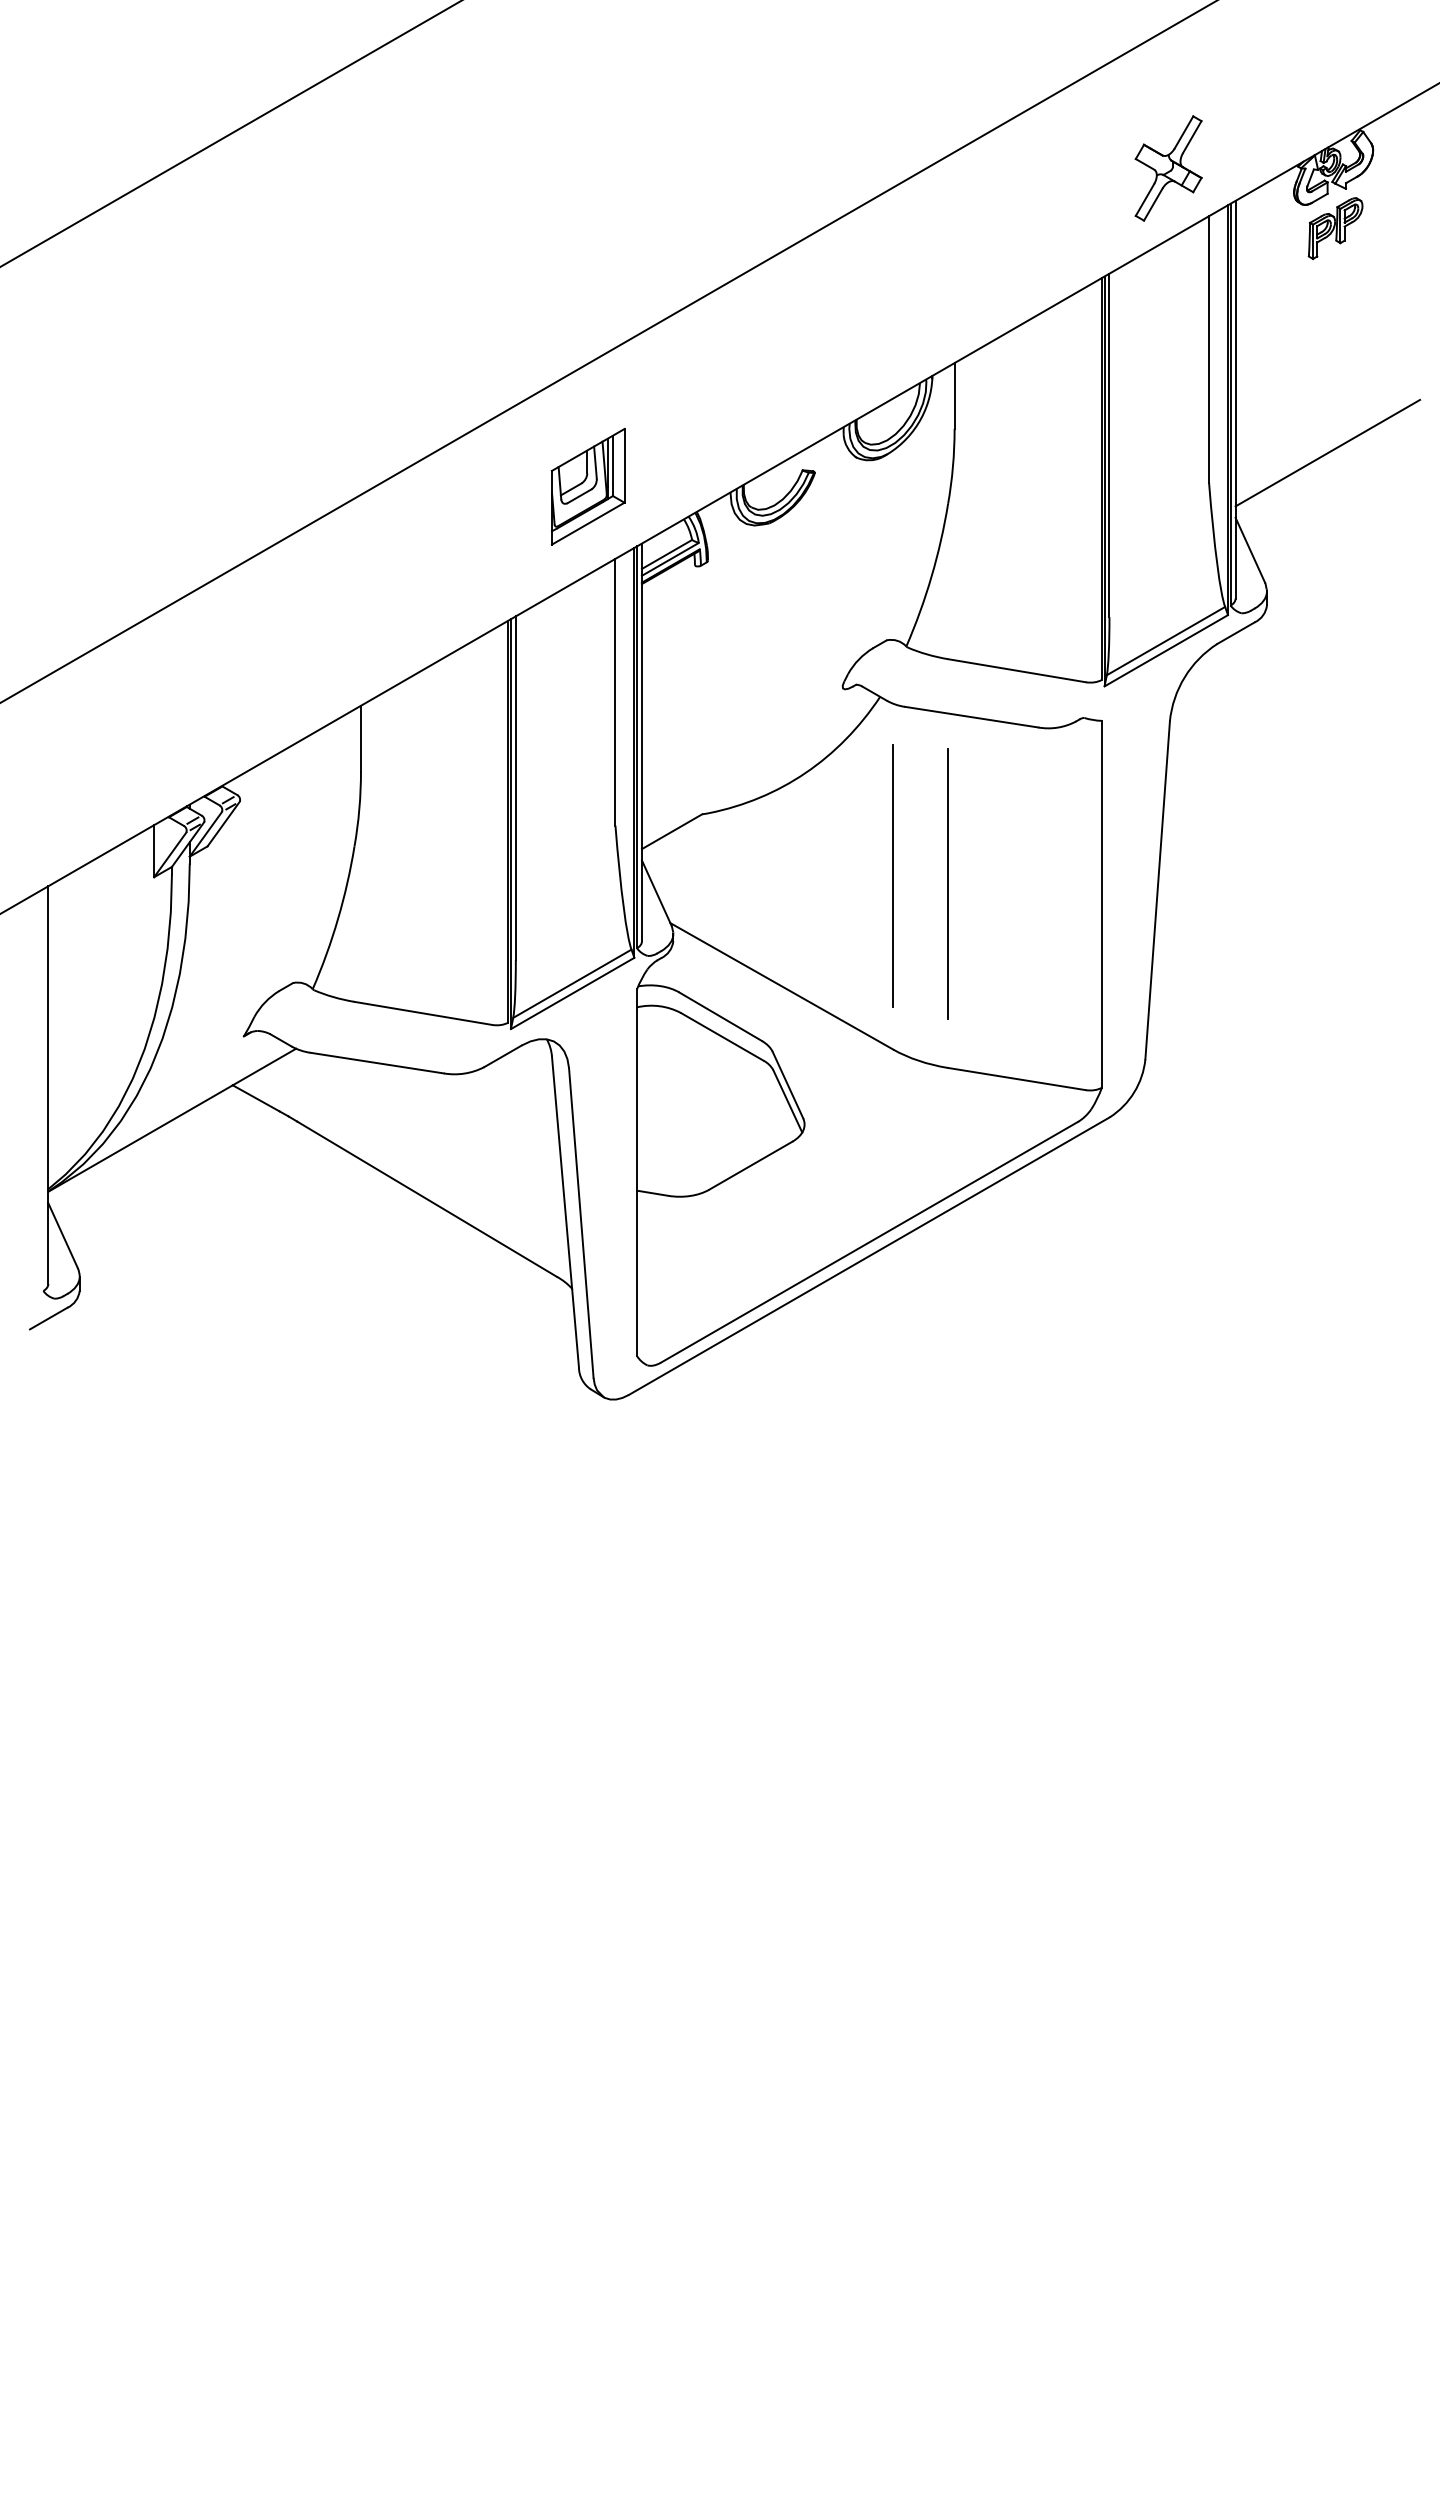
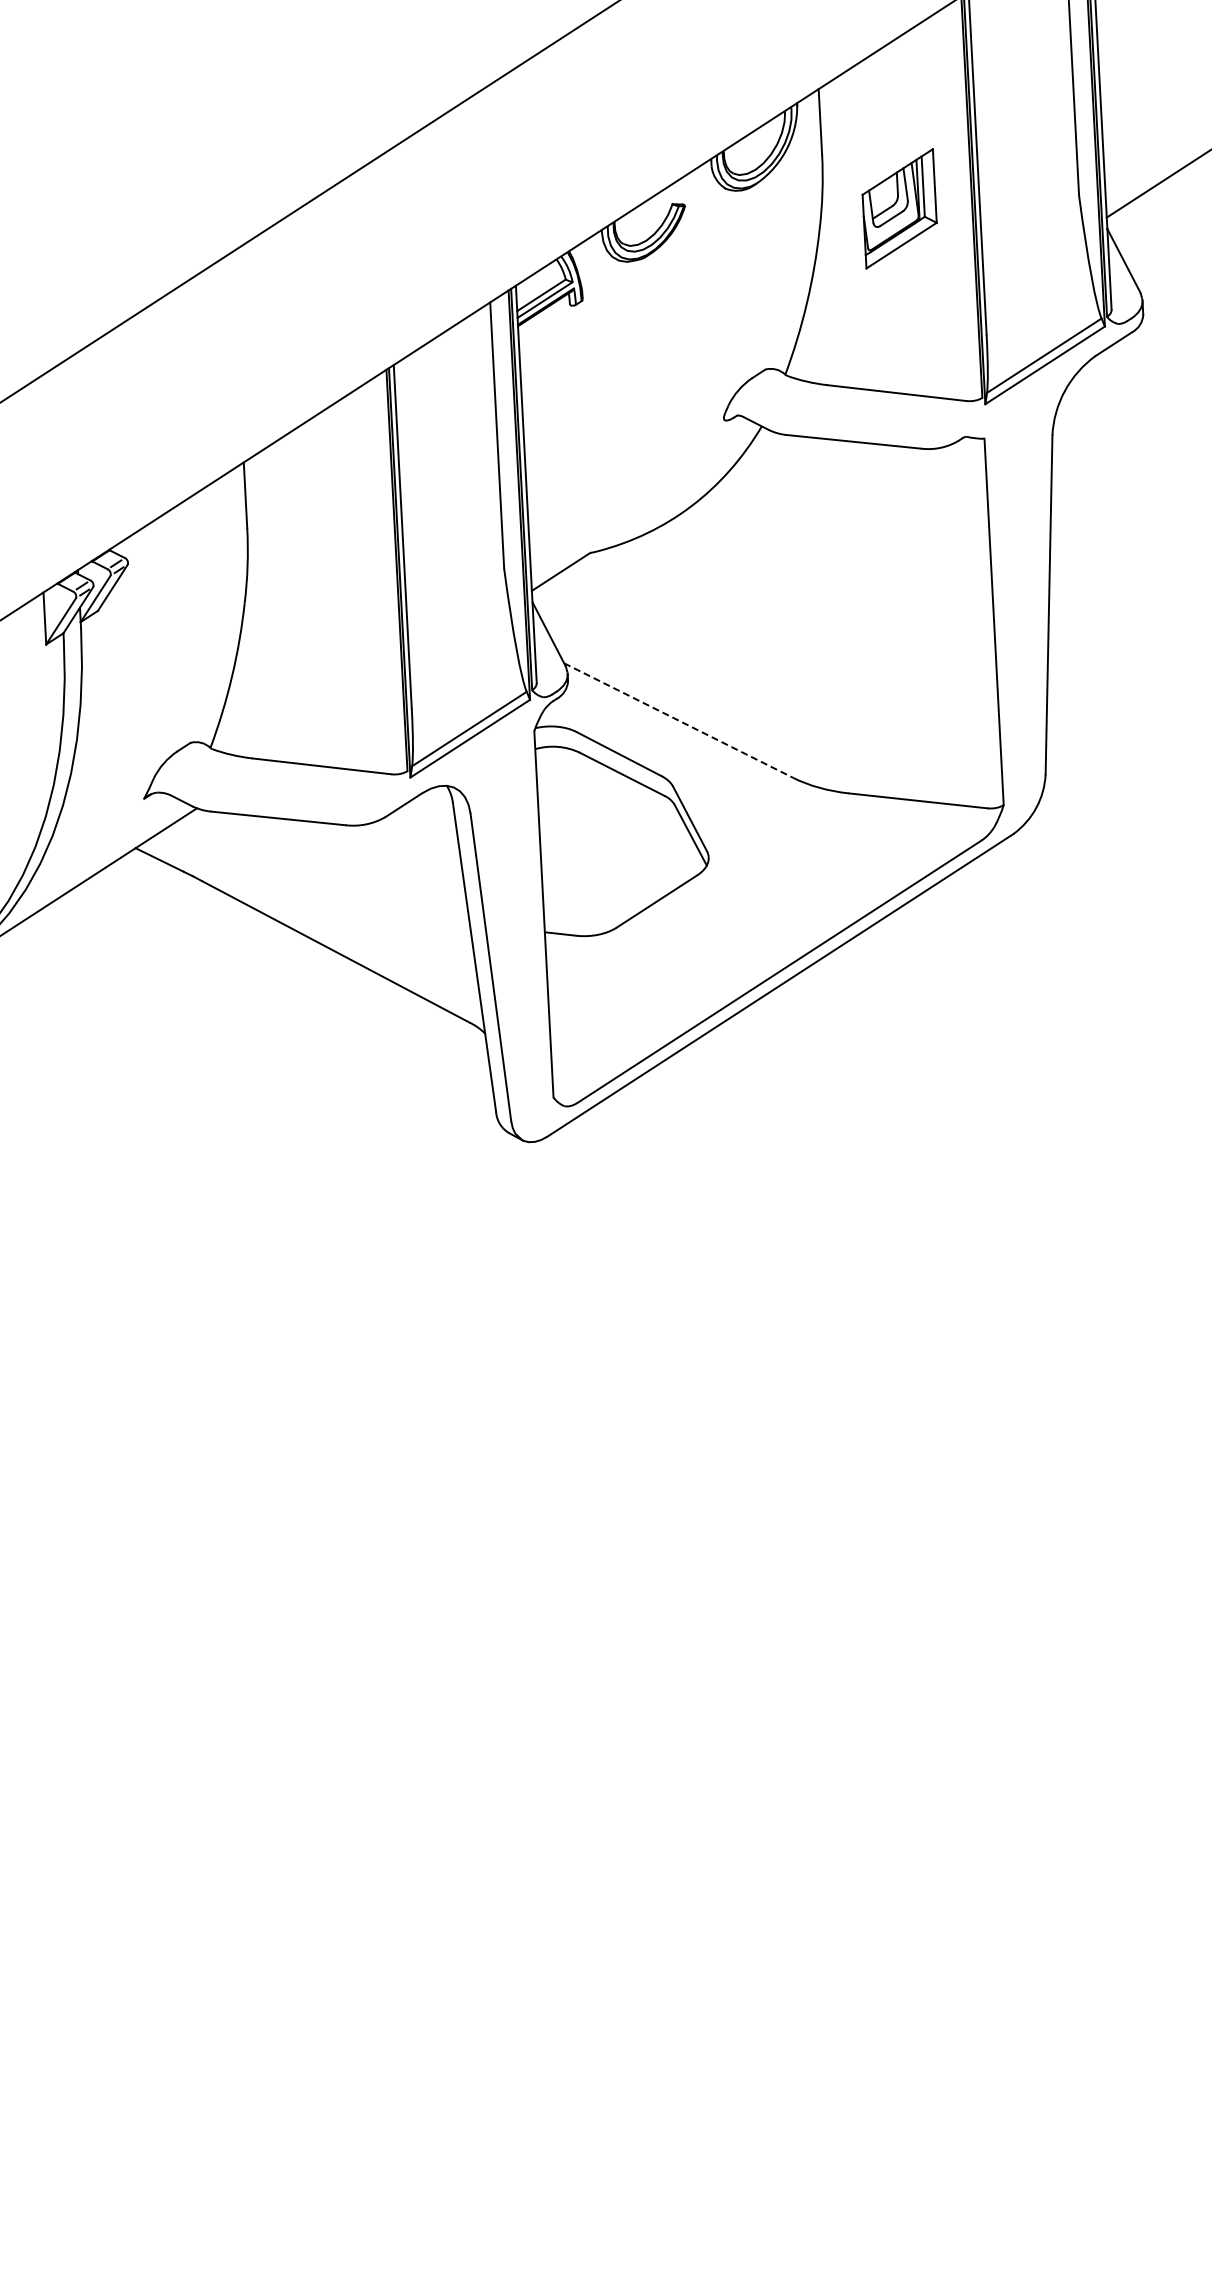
part: (587, 486) -> (898, 208), moved
line: (893, 875) -> (784, 604), removed
line: (948, 883) -> (839, 609), removed
line: (782, 986) -> (679, 720), solid -> dashed

